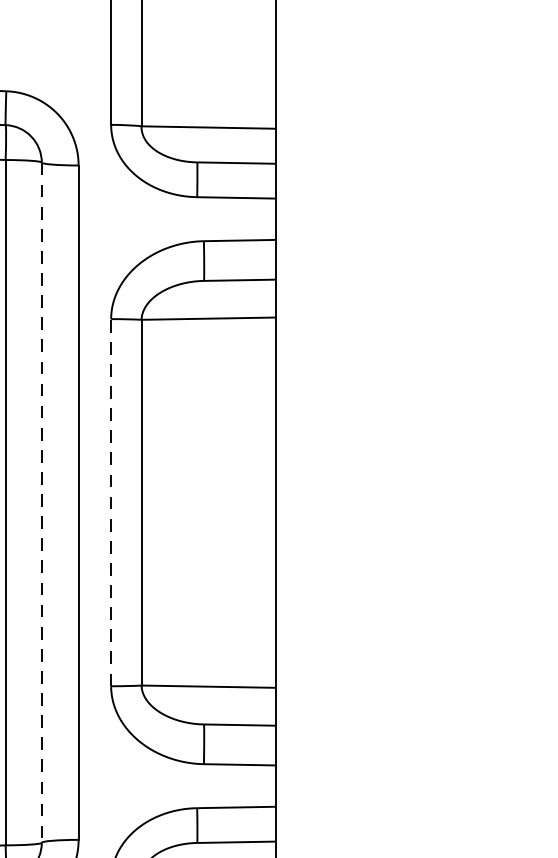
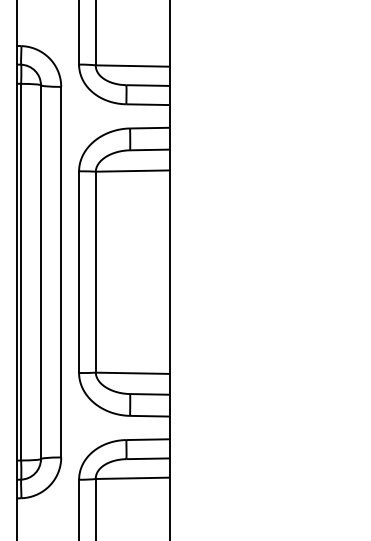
line: (42, 503) -> (41, 272), dashed -> solid
line: (111, 503) -> (79, 272), dashed -> solid

